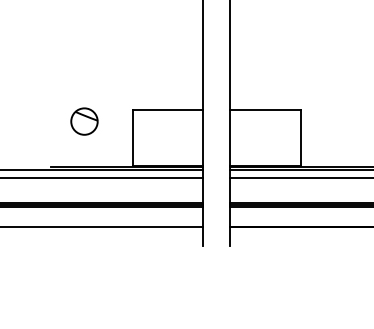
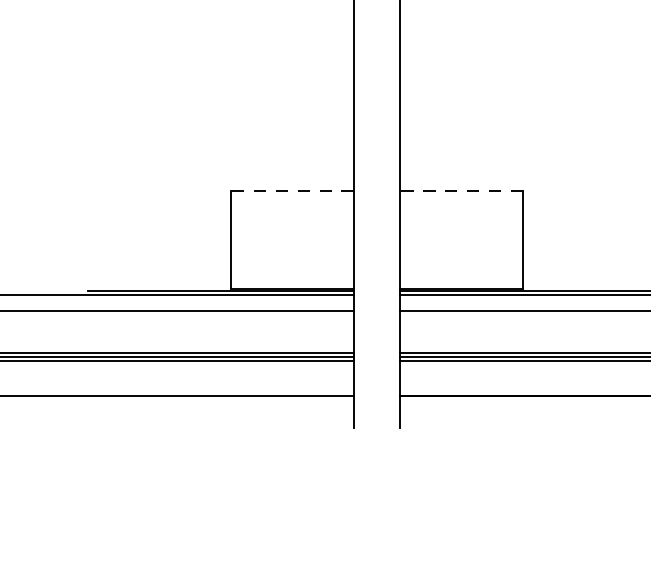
line: (167, 109) -> (291, 190), solid -> dashed
line: (264, 109) -> (460, 190), solid -> dashed
part: (84, 121) -> (147, 211), removed

